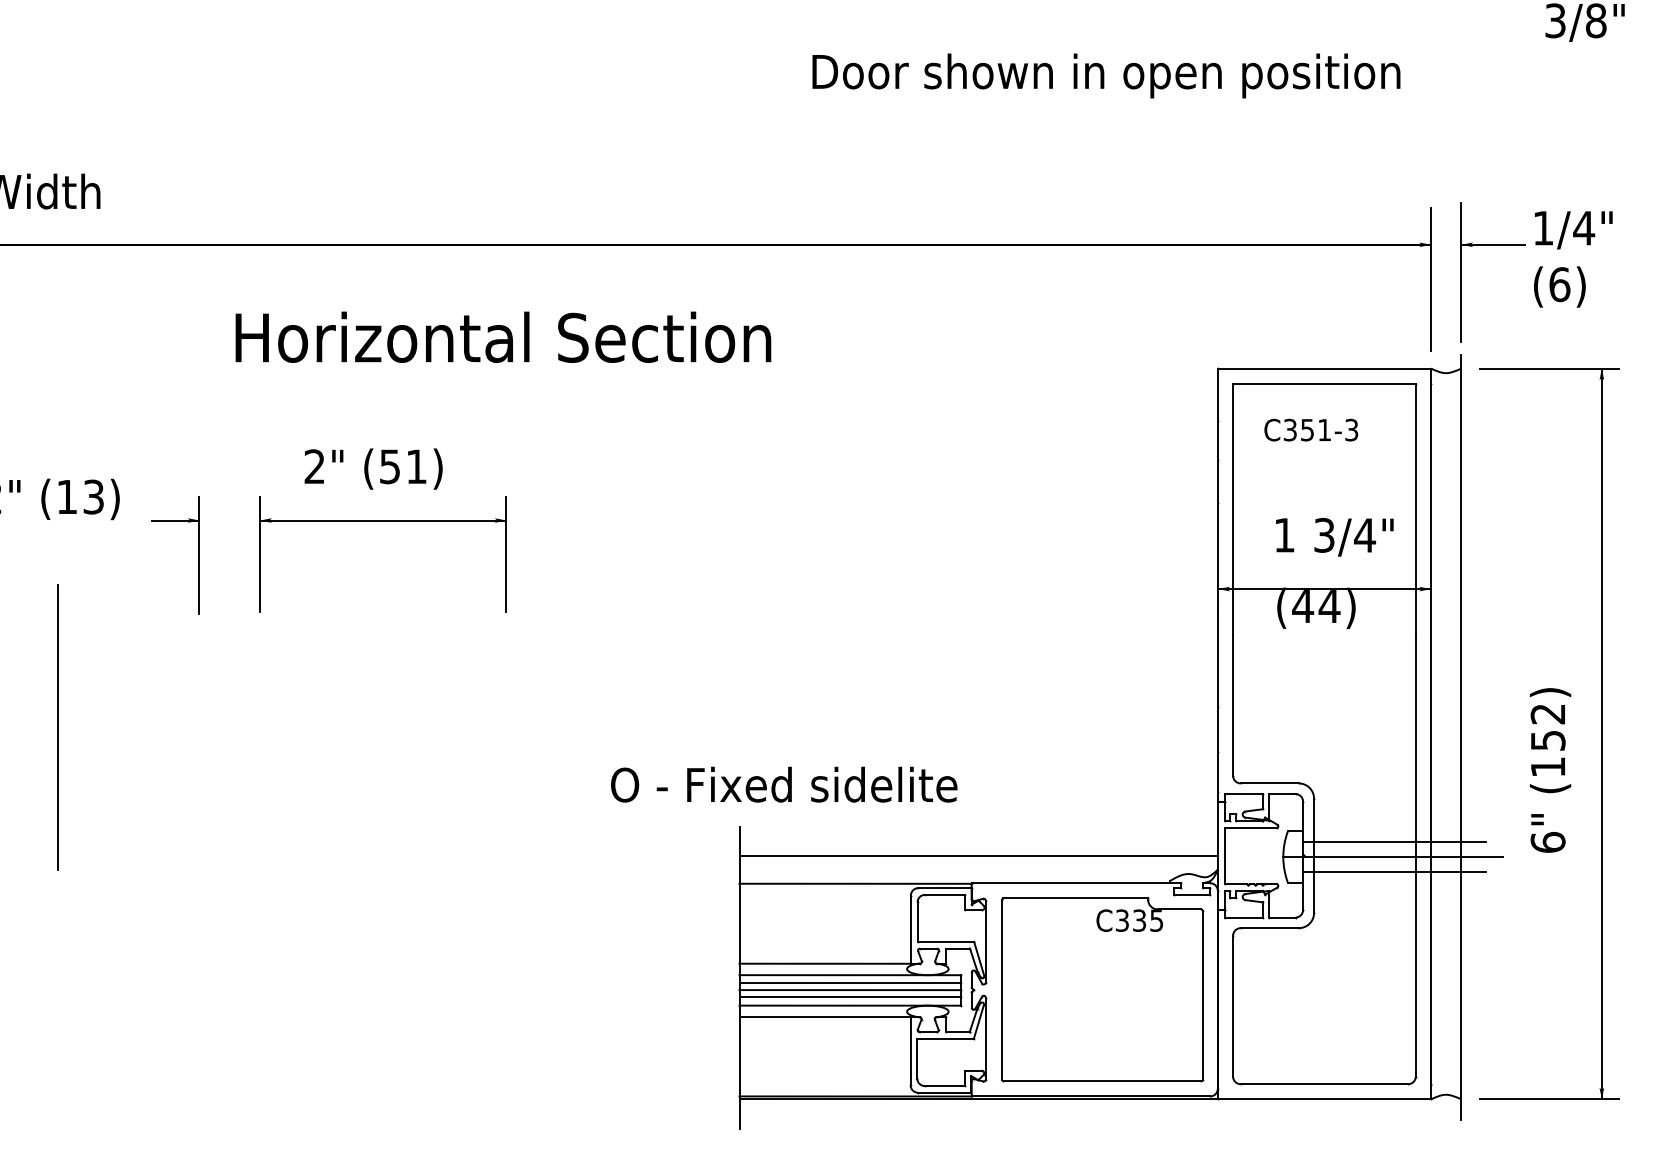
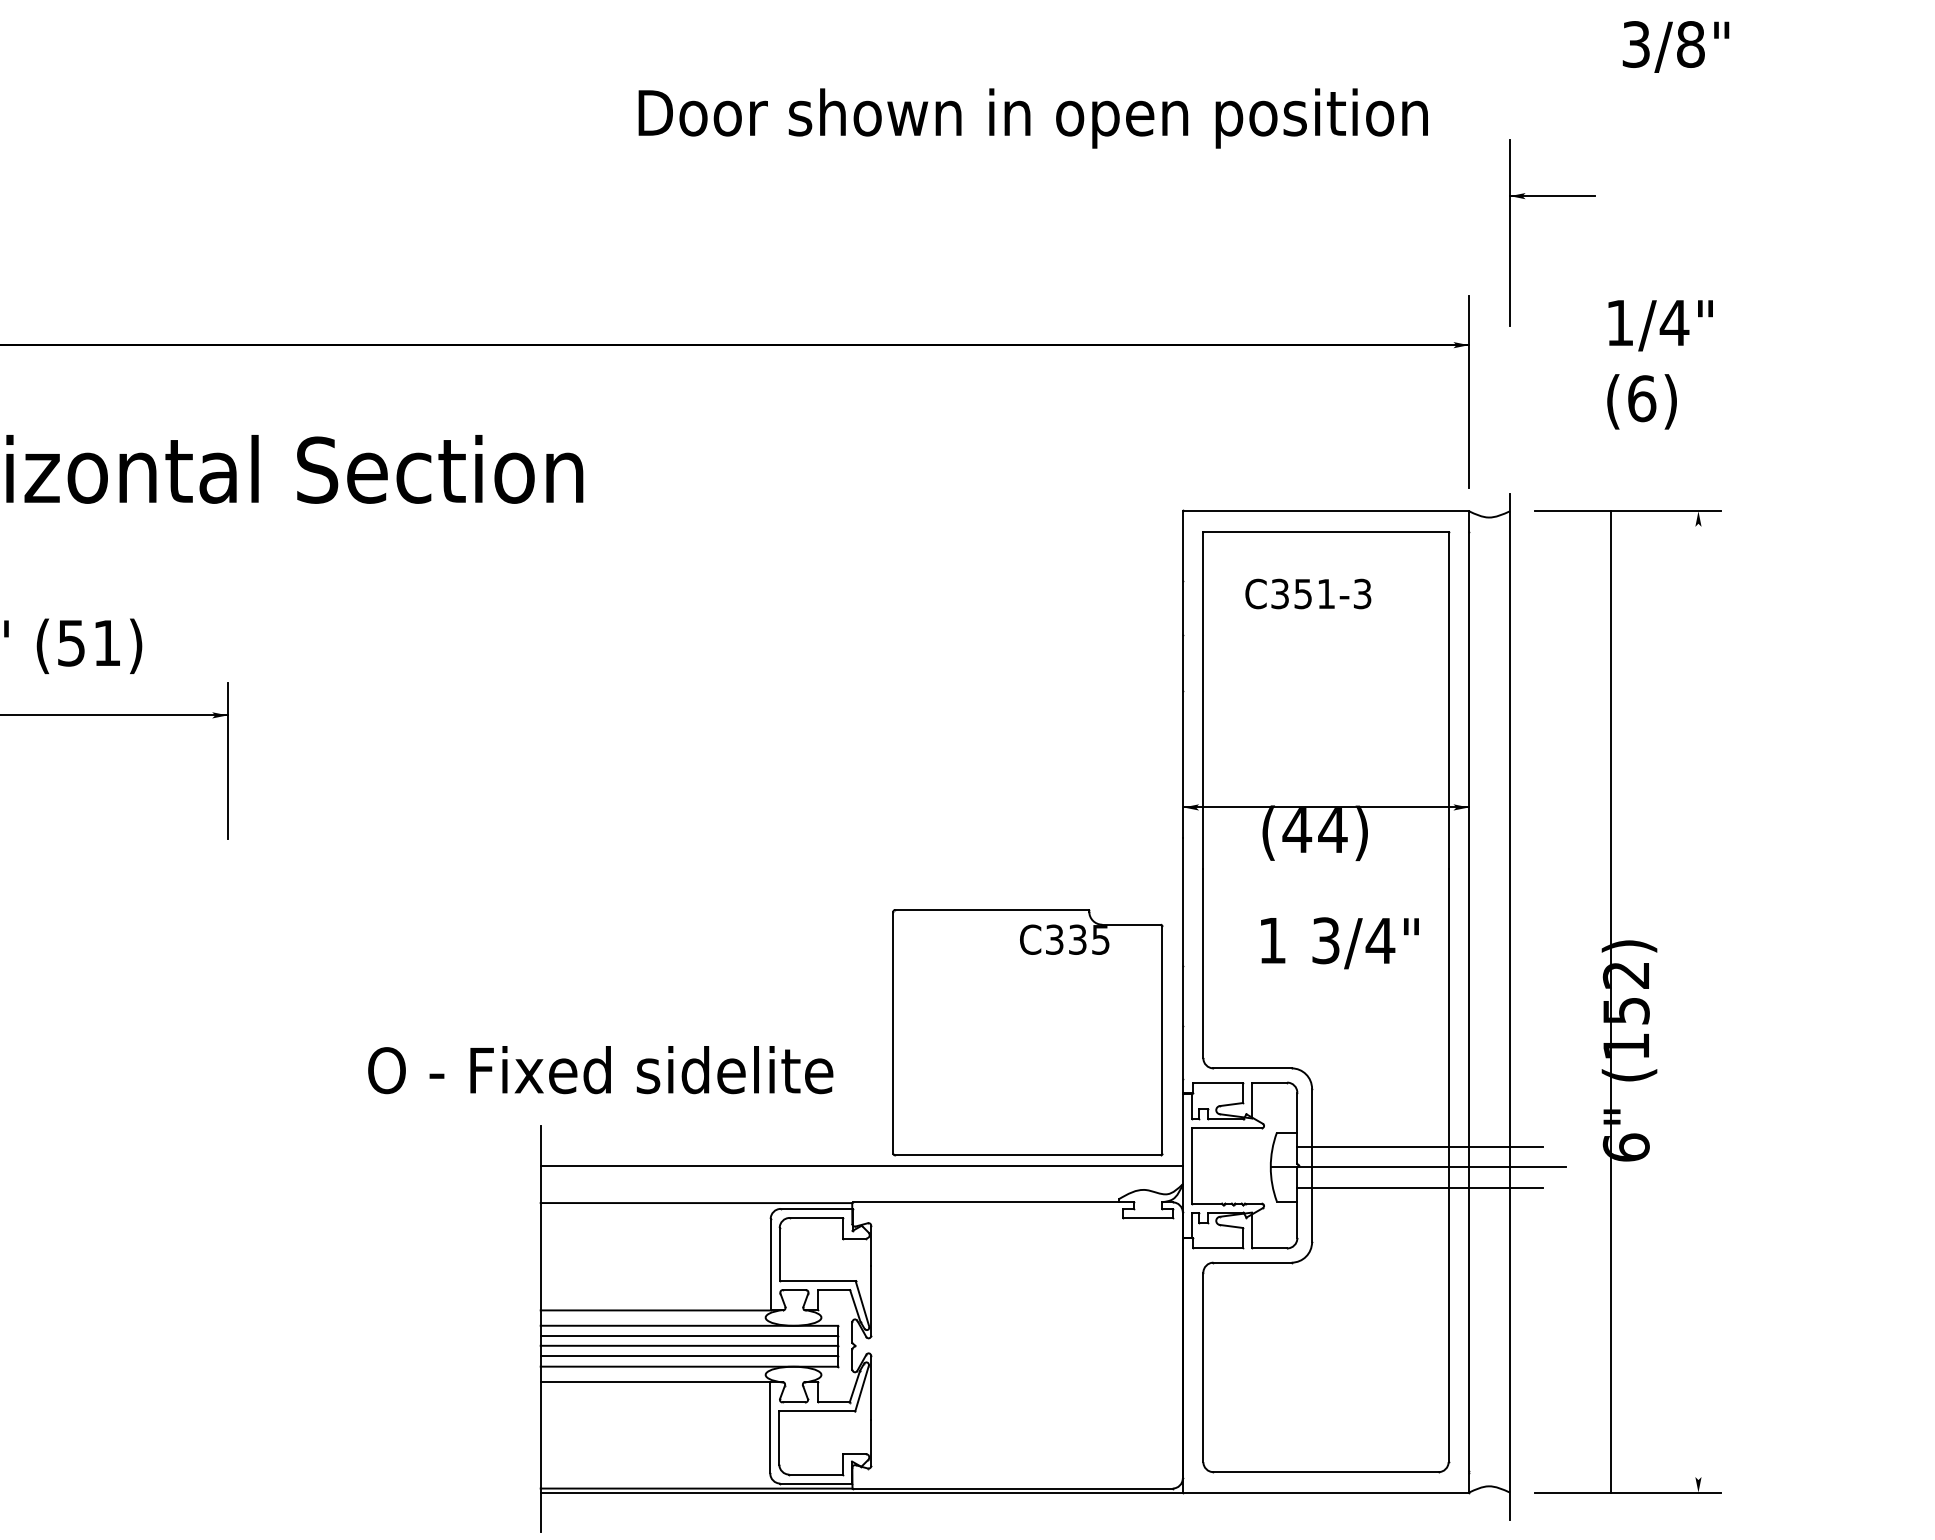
part: (1492, 245) -> (1551, 197), moved
text: (1334, 537) -> (1339, 943), moved
line: (1601, 733) -> (1610, 1001), moved
part: (1102, 989) -> (1028, 1032), moved

